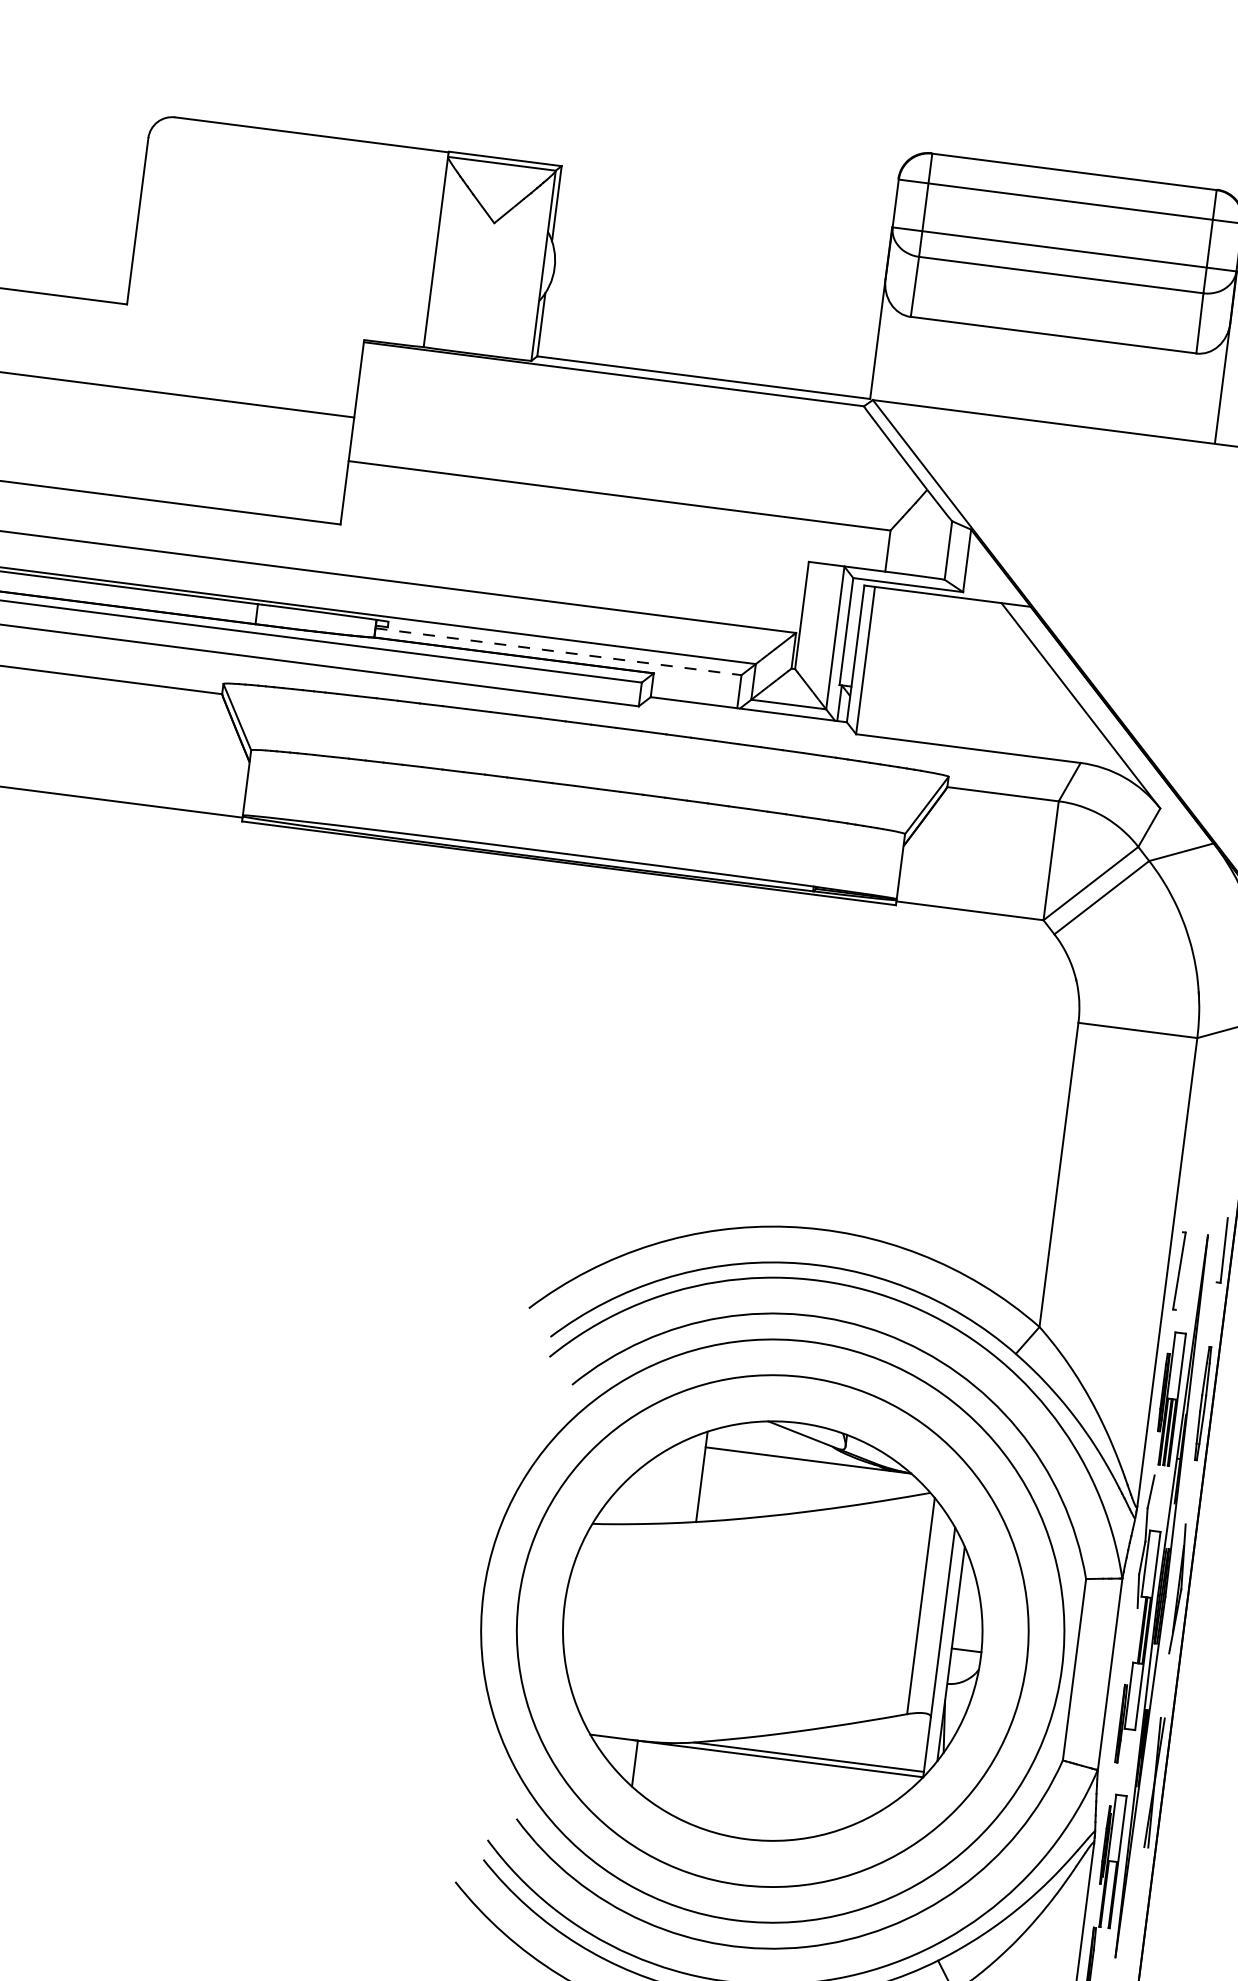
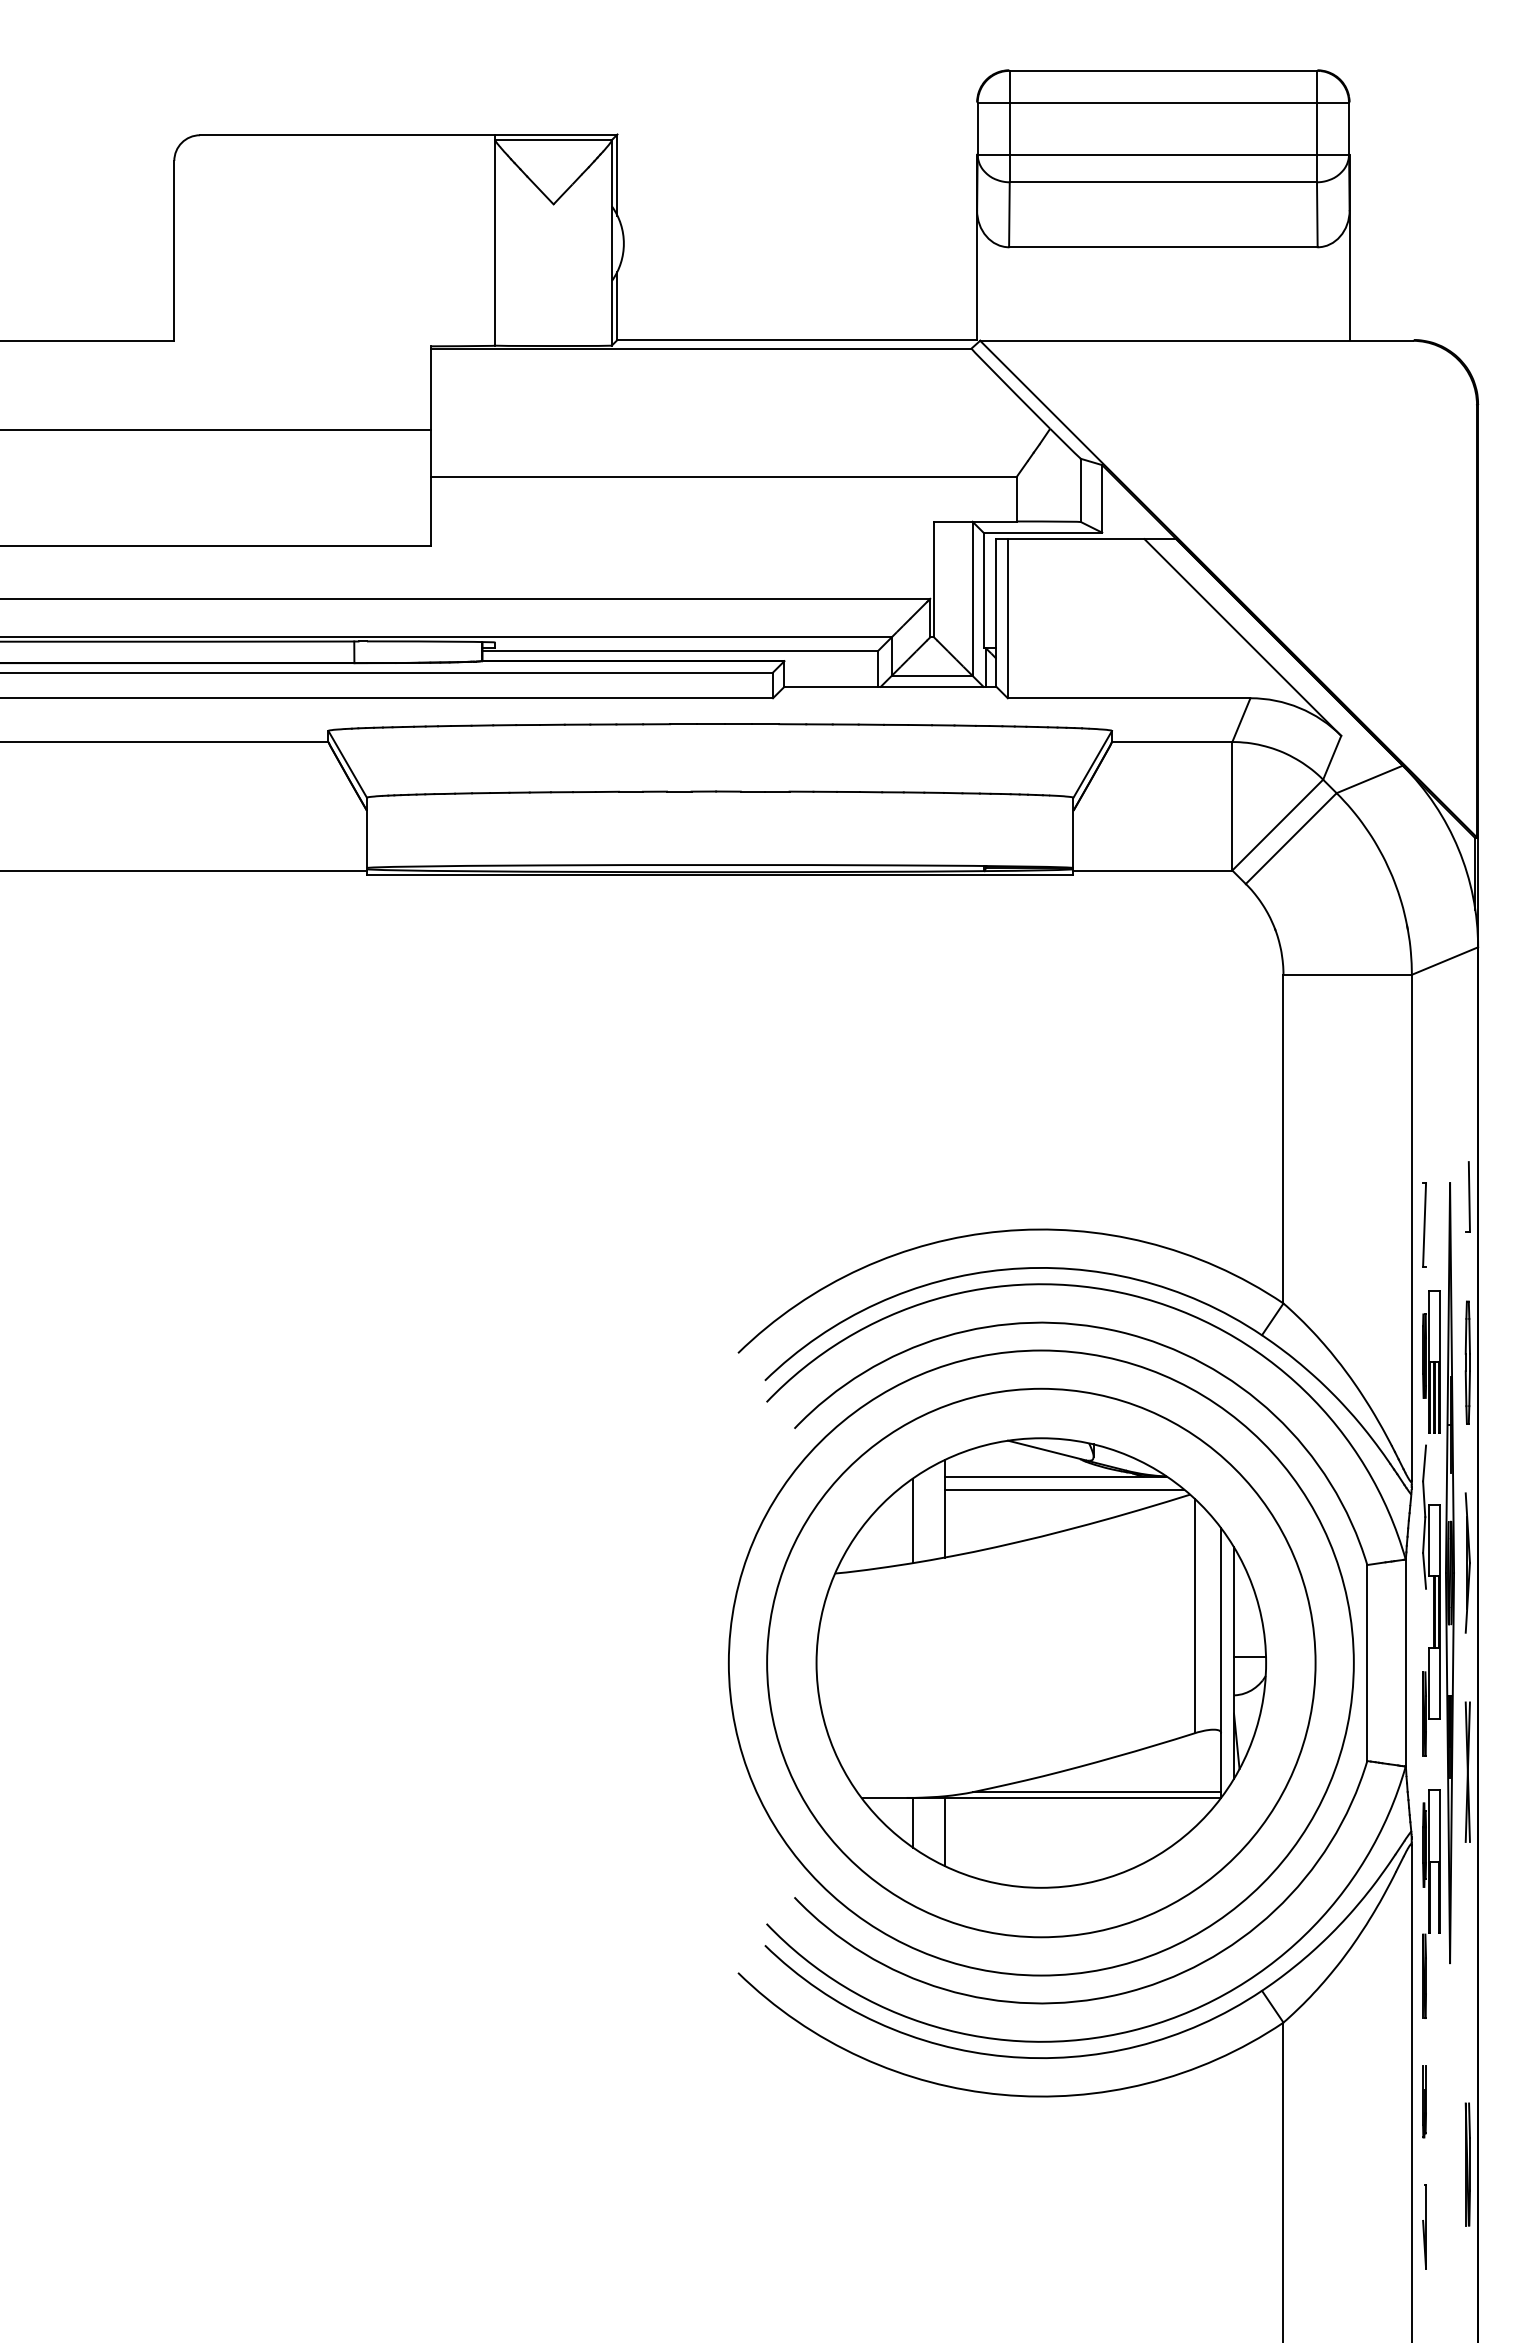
line: (558, 652) -> (680, 651), dashed -> solid
line: (814, 1473) -> (1064, 1489), added
line: (670, 1483) -> (912, 1520), added
line: (664, 1775) -> (945, 1831), added

